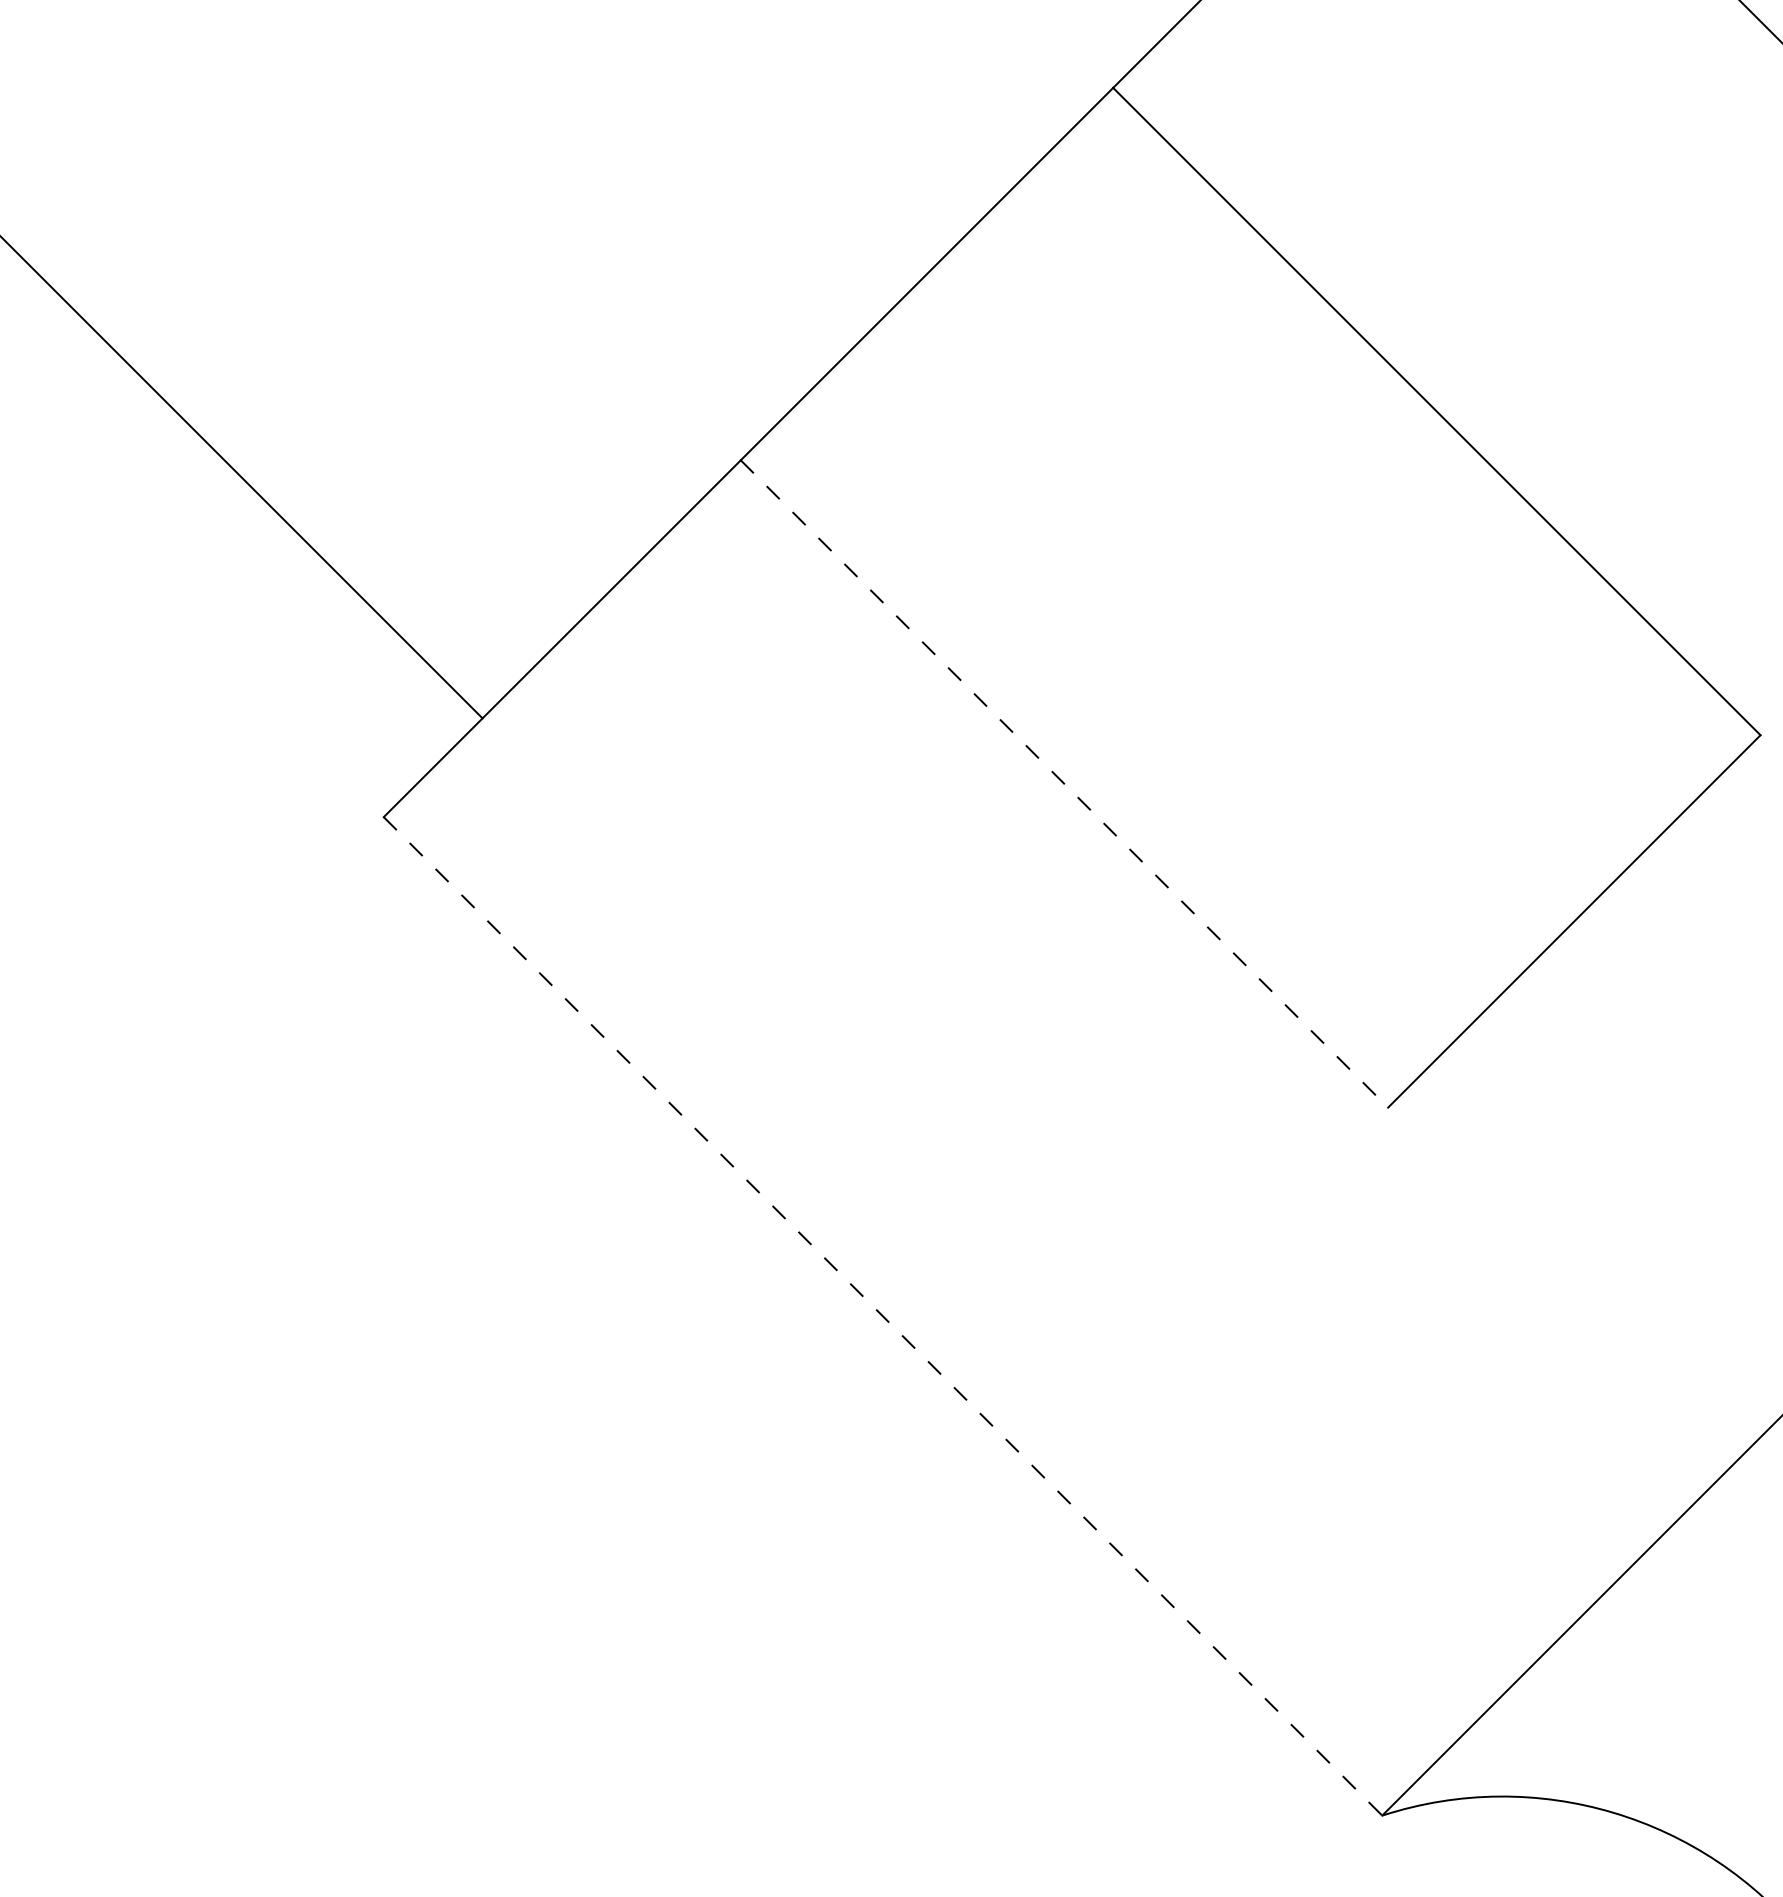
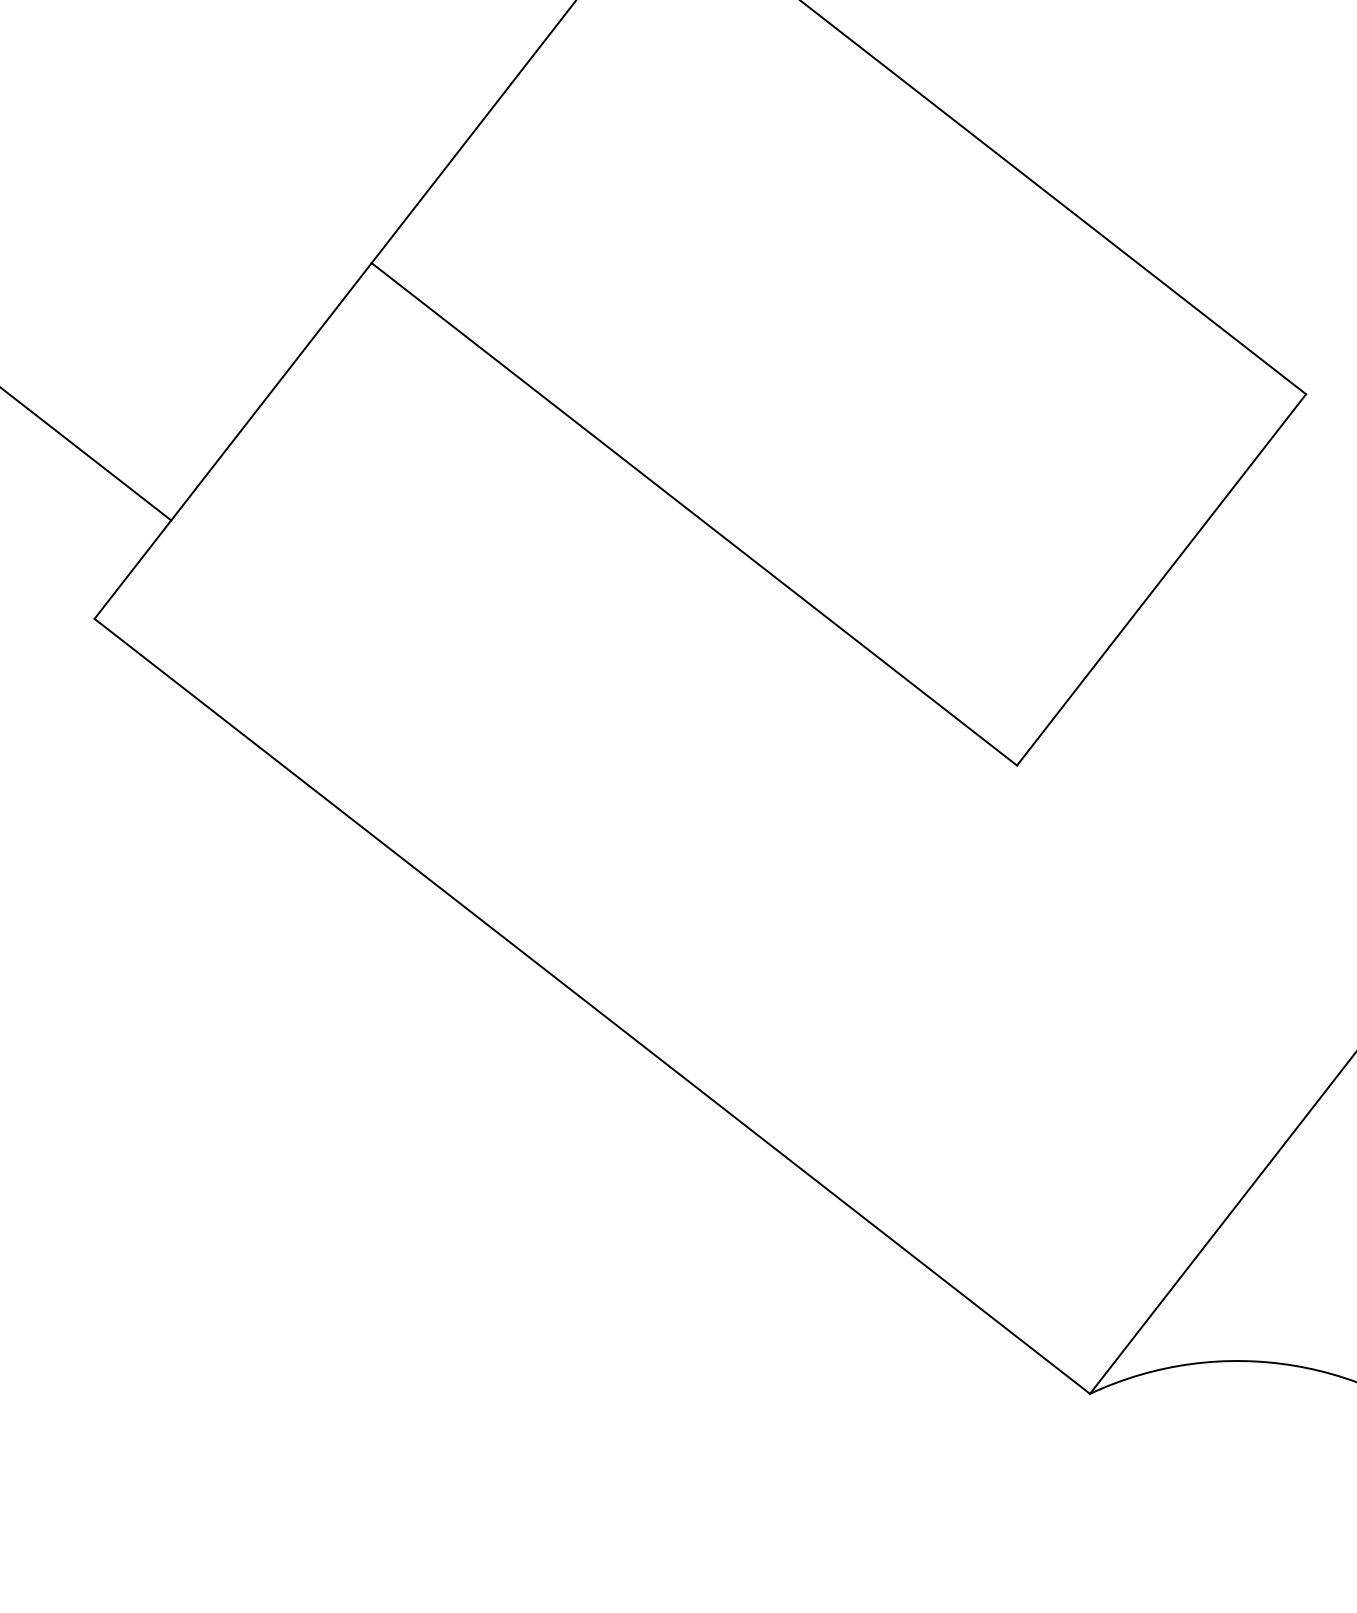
line: (1064, 783) -> (694, 513), dashed -> solid
line: (883, 1316) -> (592, 1006), dashed -> solid

